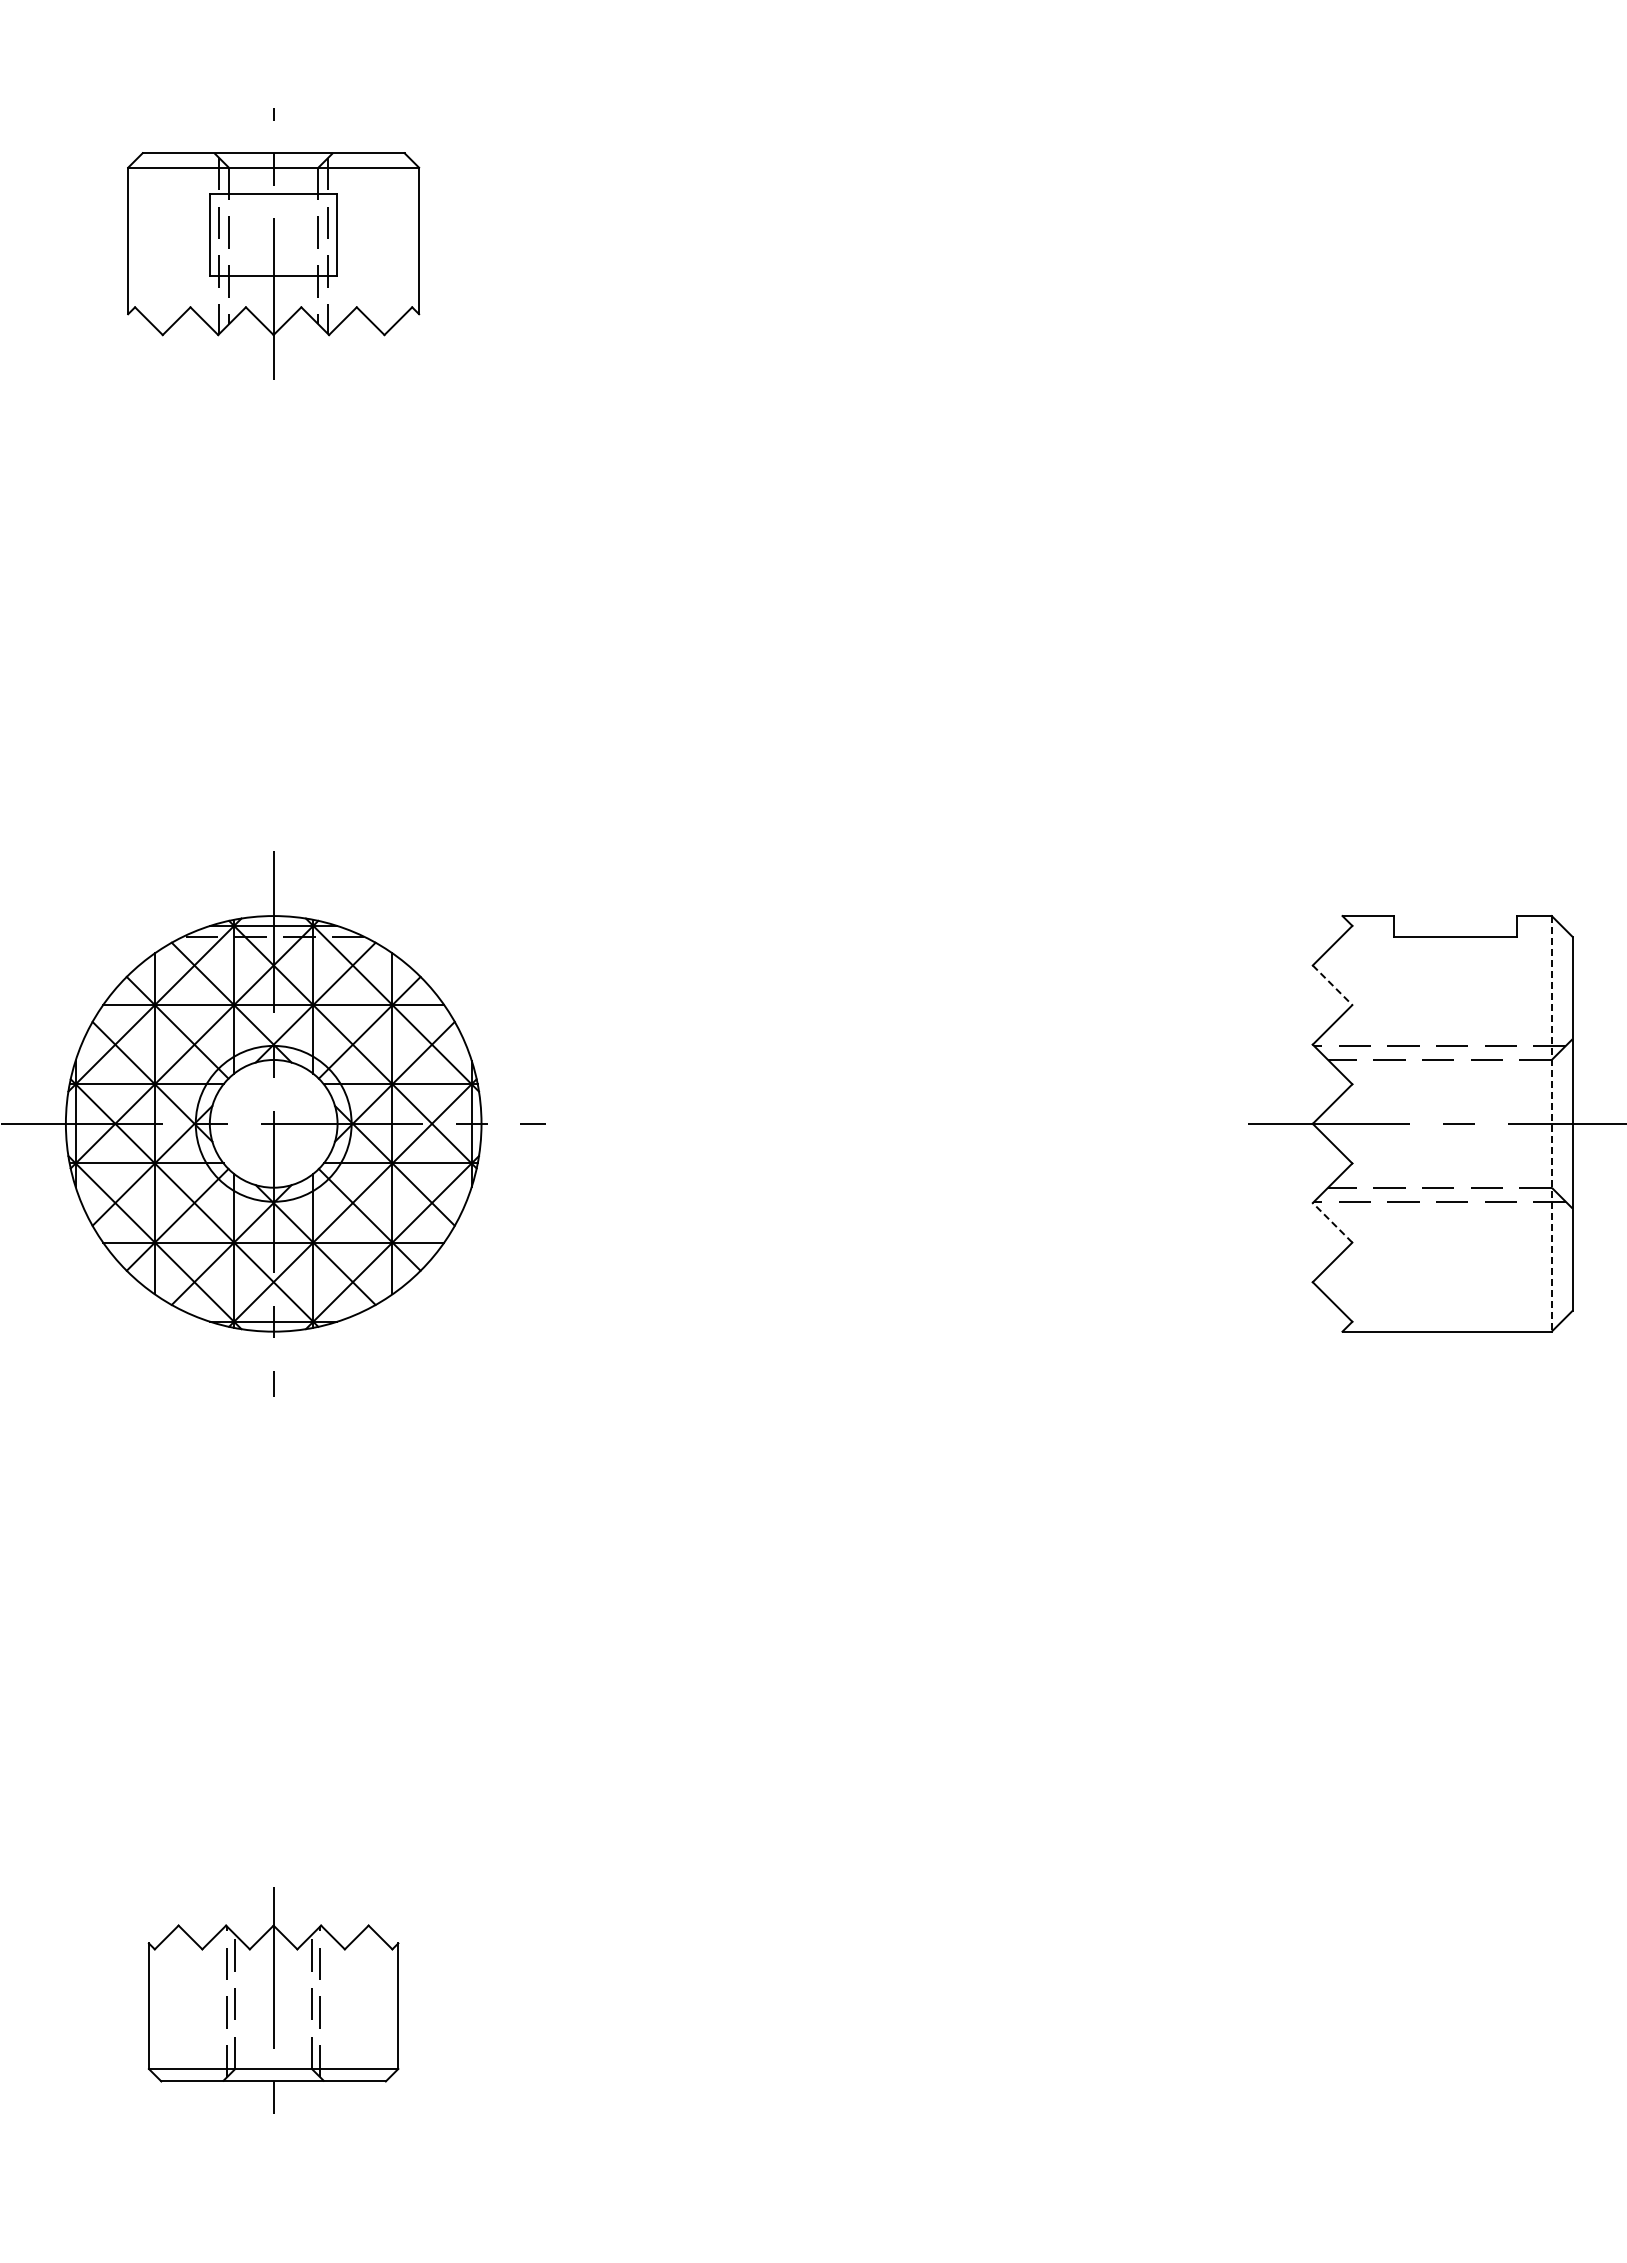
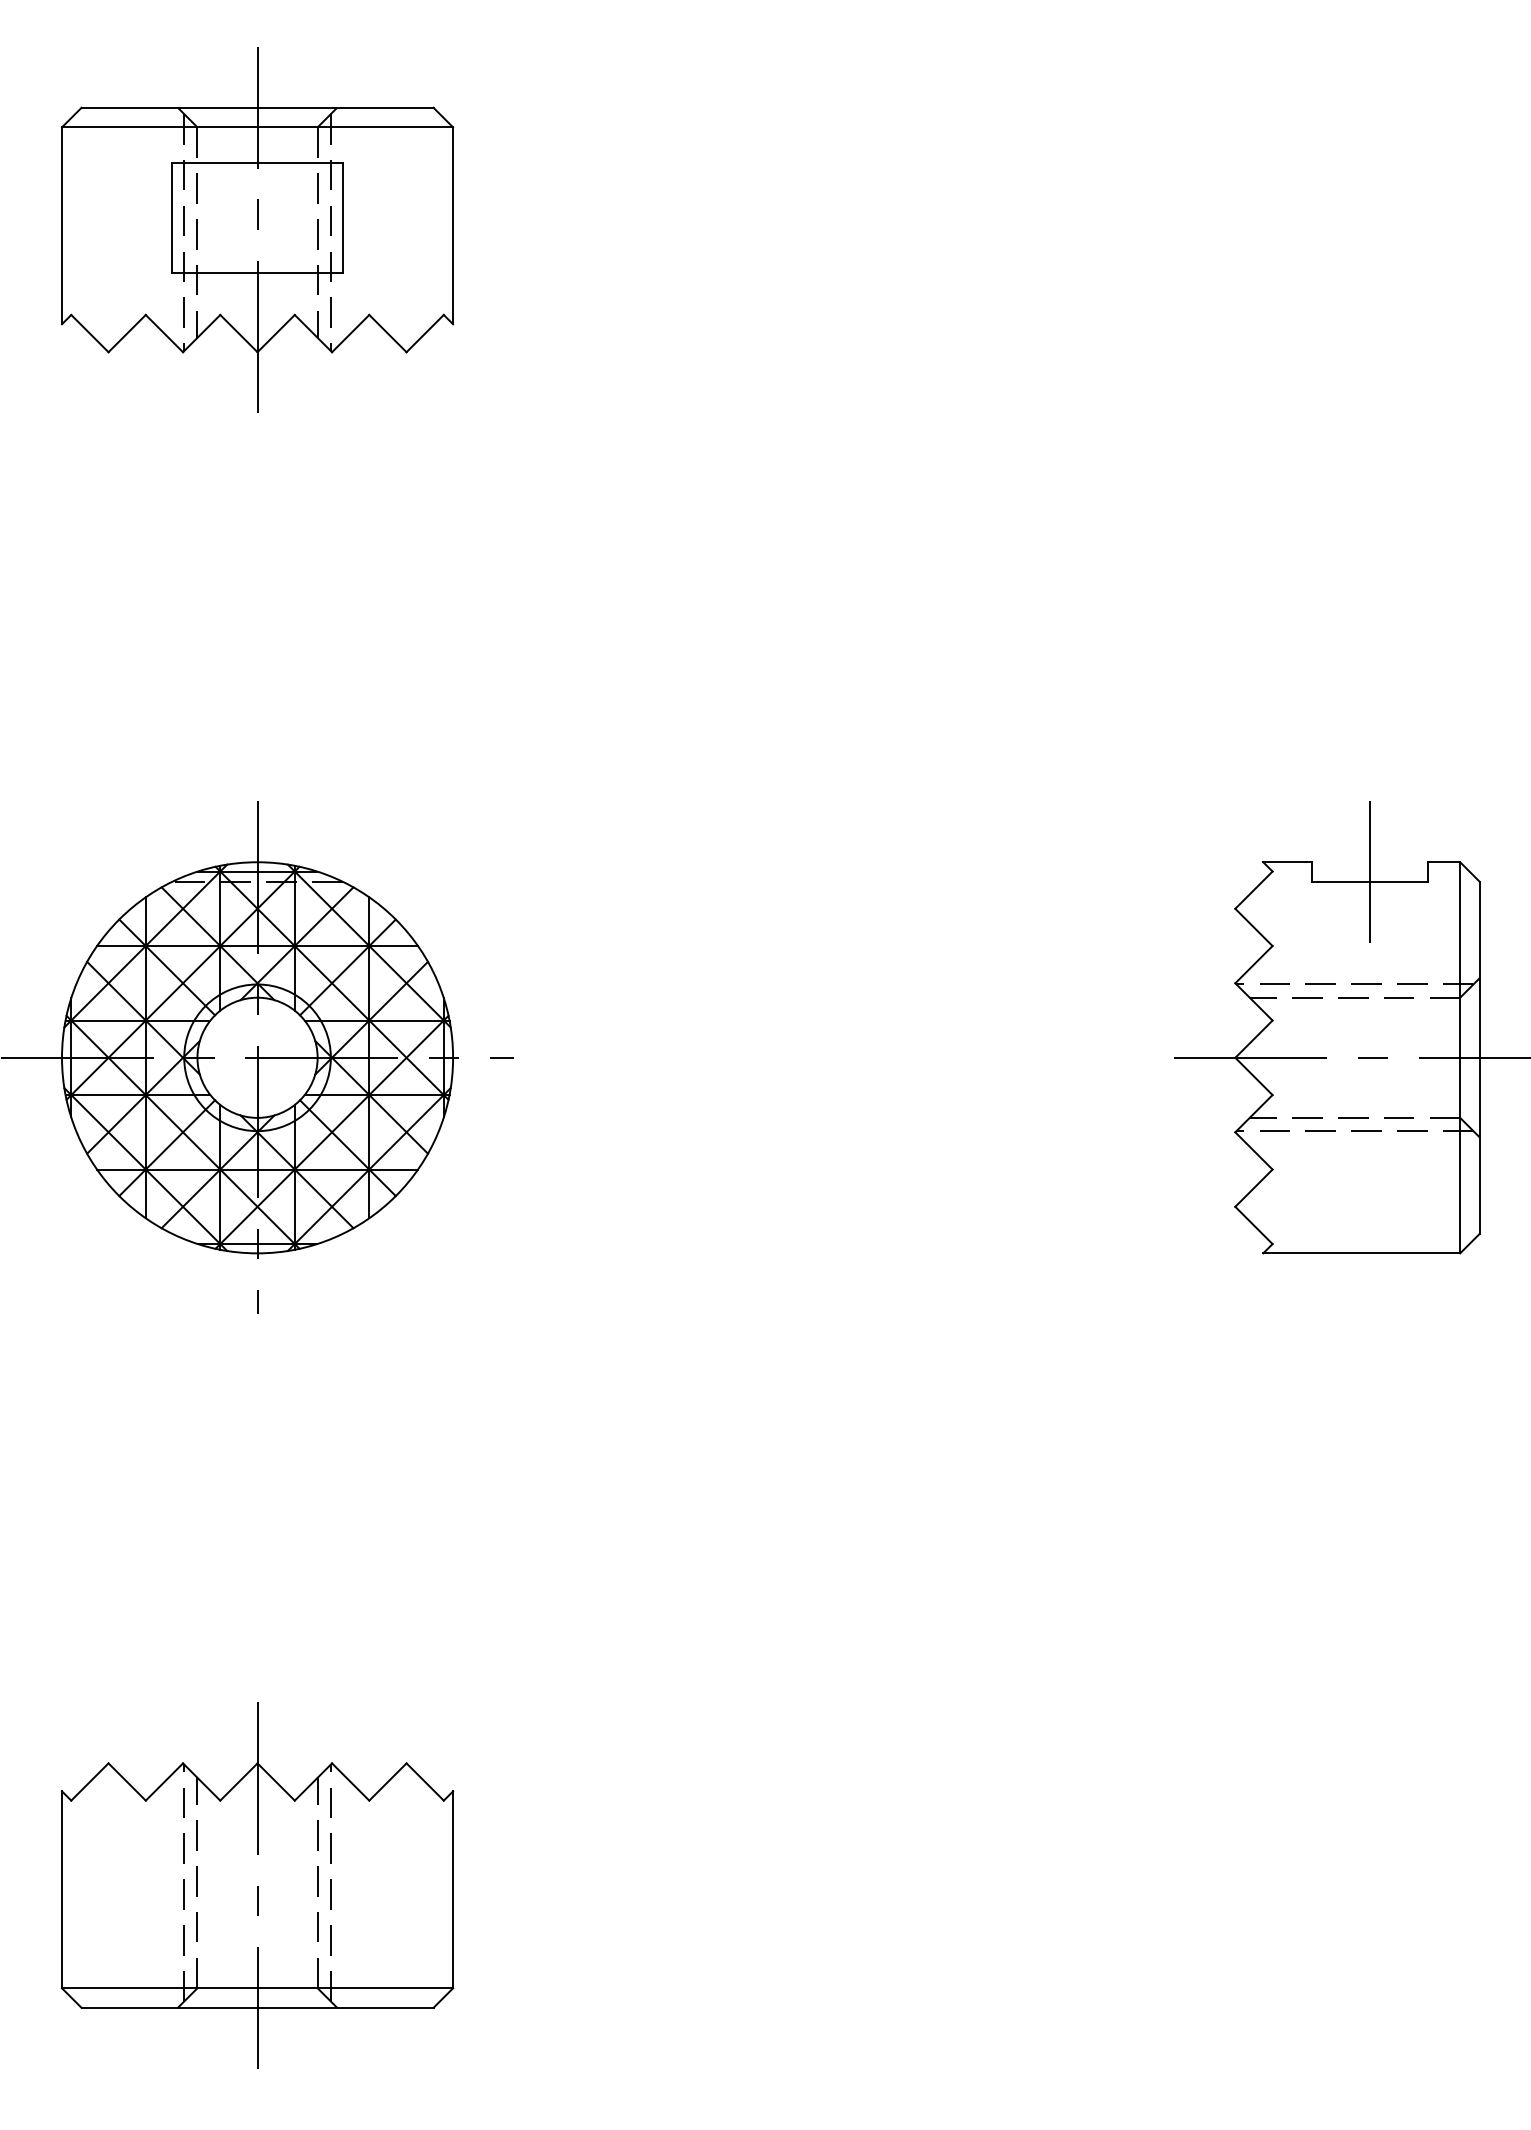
part: (273, 243) -> (257, 229), size x1.43
line: (1455, 926) -> (1369, 872), added
line: (1332, 985) -> (1253, 927), dashed -> solid
line: (1551, 1123) -> (1459, 1057), dashed -> solid
line: (1332, 1222) -> (1253, 1150), dashed -> solid
part: (273, 2003) -> (257, 1885), size x1.67

